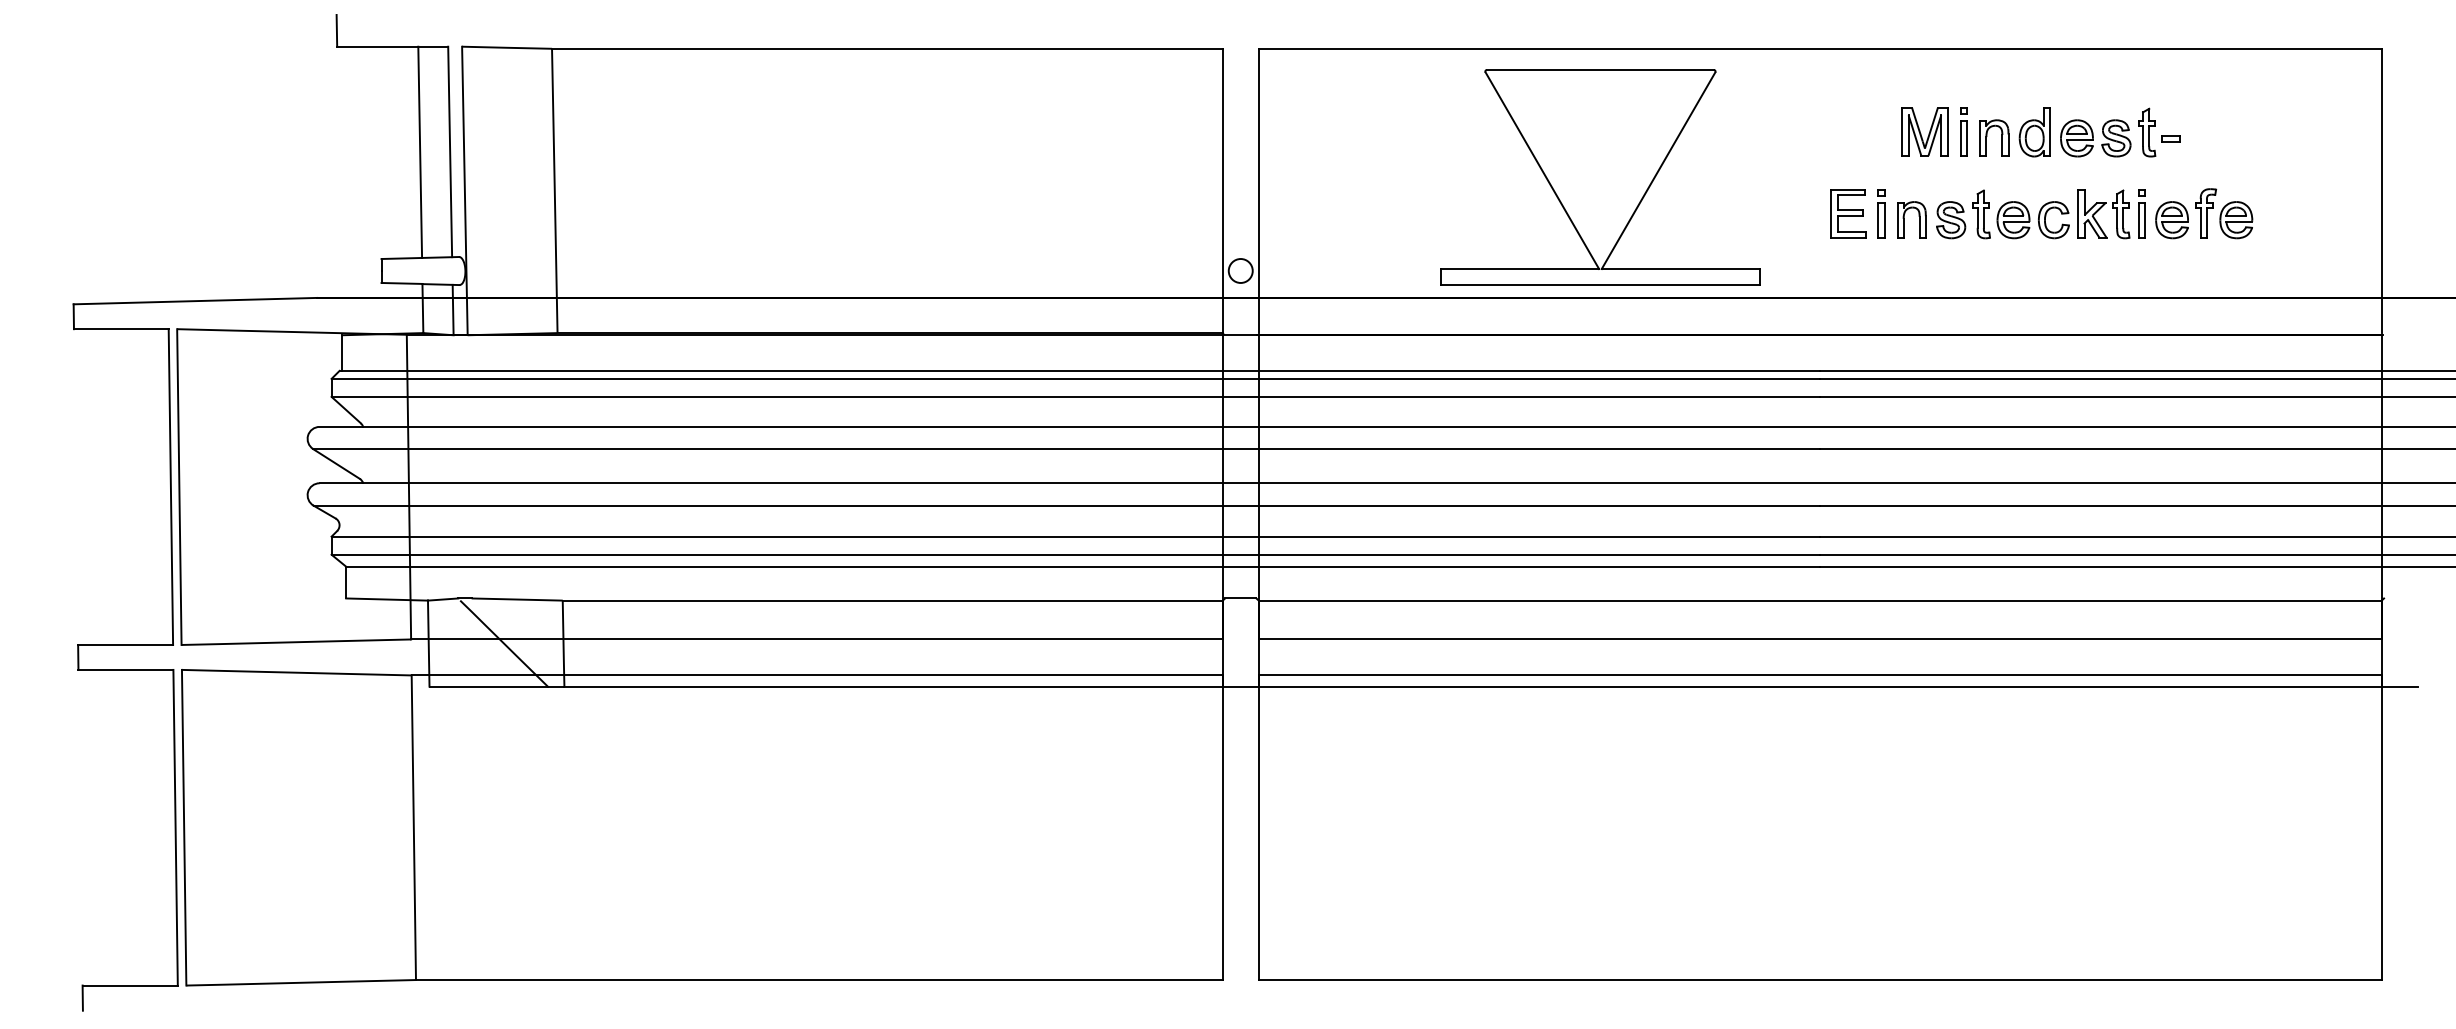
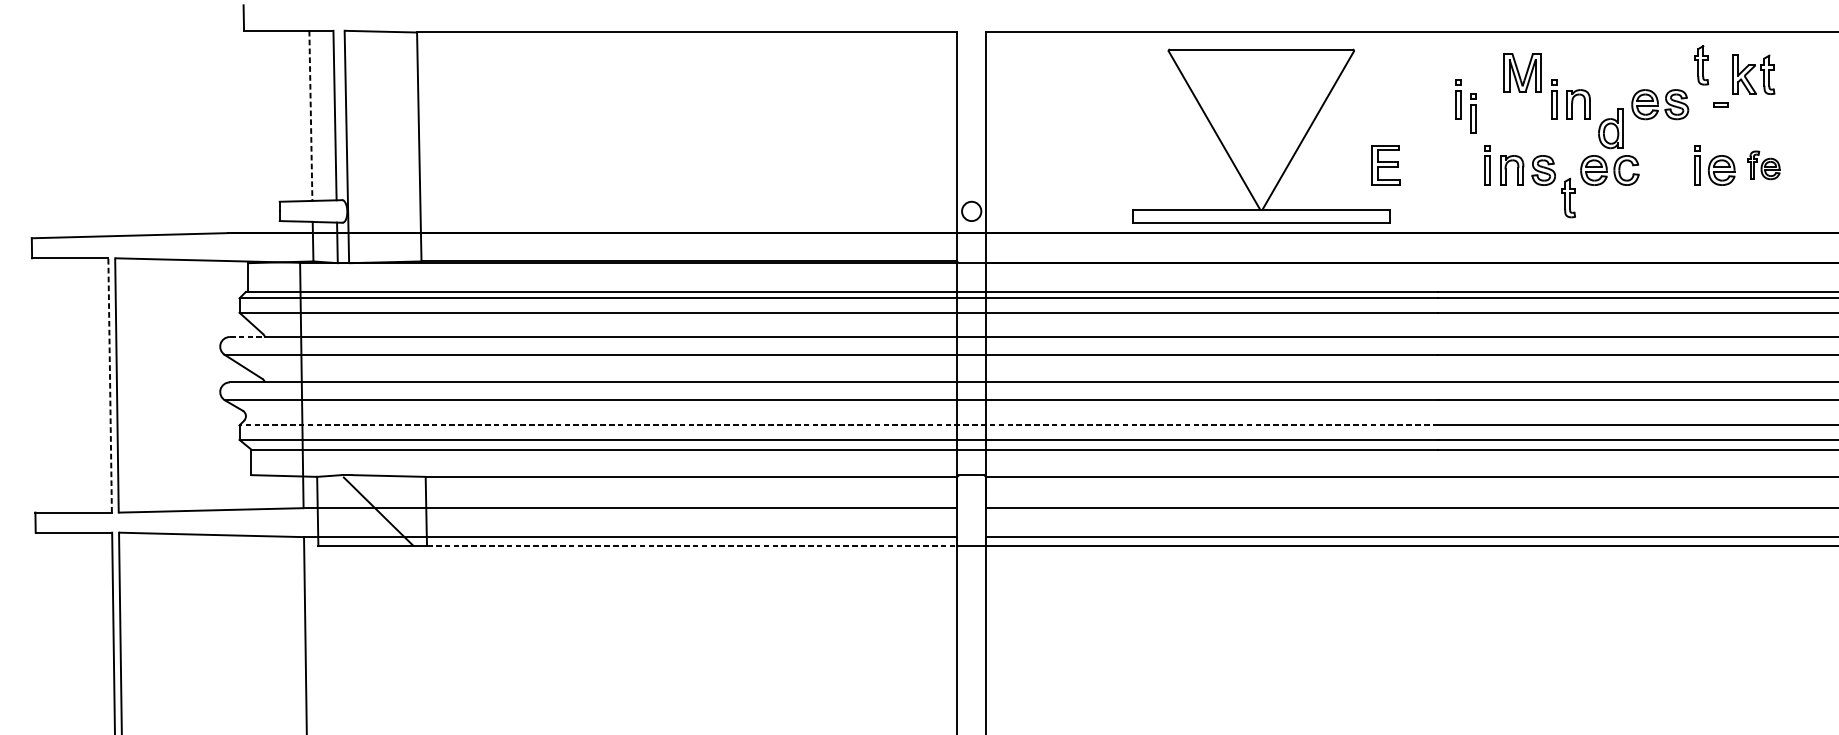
part: (1844, 131) -> (1457, 99), added
part: (1924, 131) -> (1522, 72), moved
part: (2034, 132) -> (1610, 128), moved
part: (2147, 132) -> (1701, 65), moved
part: (1864, 149) -> (1473, 113), added
line: (420, 152) -> (311, 116), solid -> dashed
part: (1848, 213) -> (1386, 165), moved
part: (2224, 213) -> (1763, 165), size x0.7
part: (1981, 214) -> (1568, 198), moved
part: (2103, 214) -> (1753, 74), moved
line: (341, 426) -> (247, 336), solid -> dashed
line: (170, 487) -> (109, 385), solid -> dashed
line: (1075, 536) -> (838, 425), solid -> dashed
line: (894, 686) -> (692, 546), solid -> dashed

